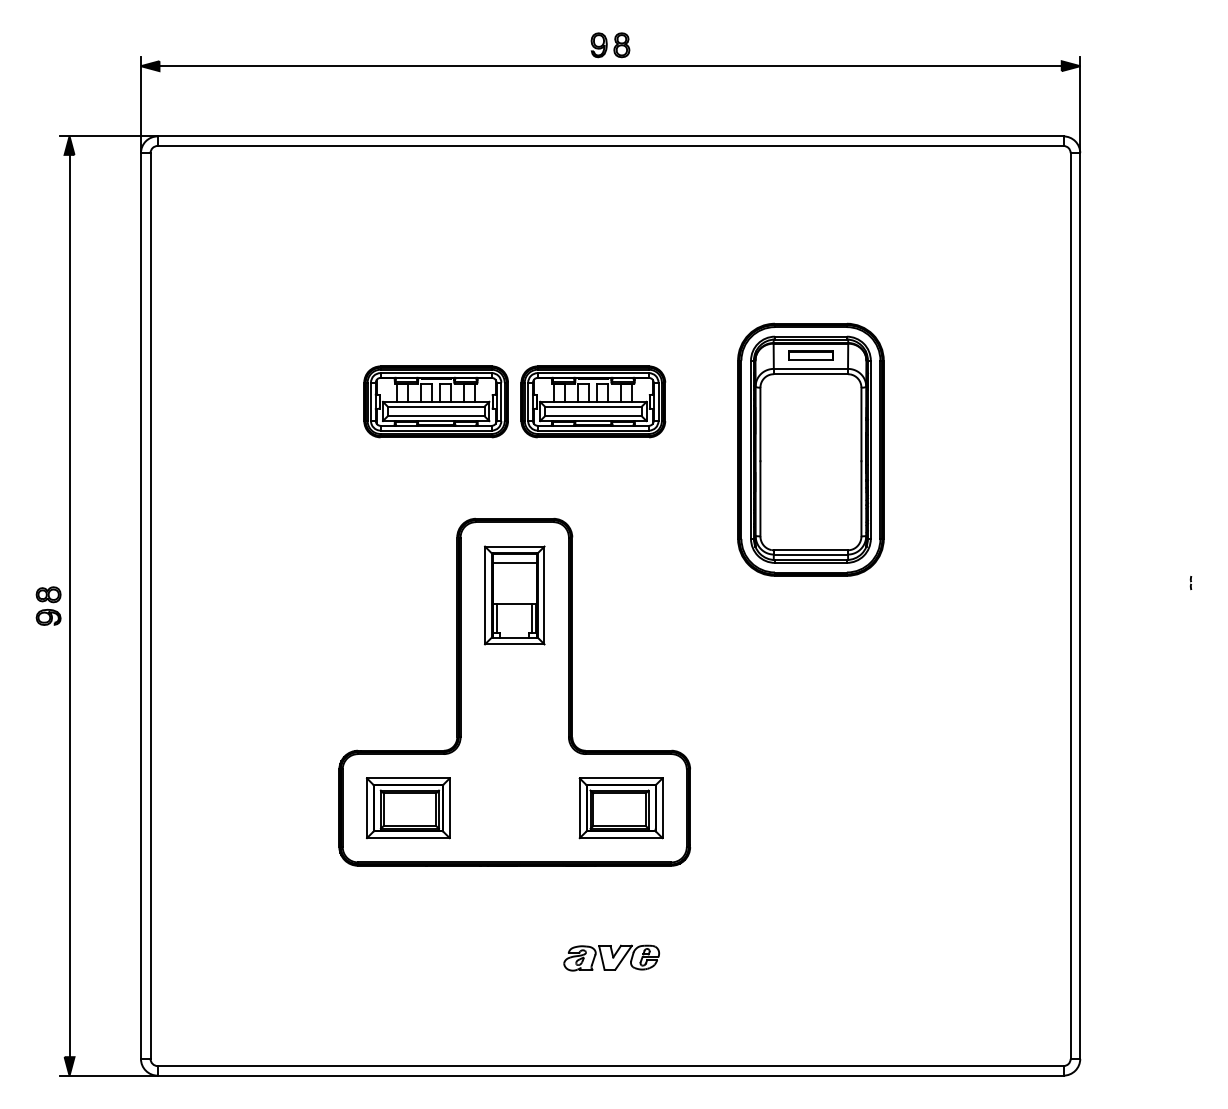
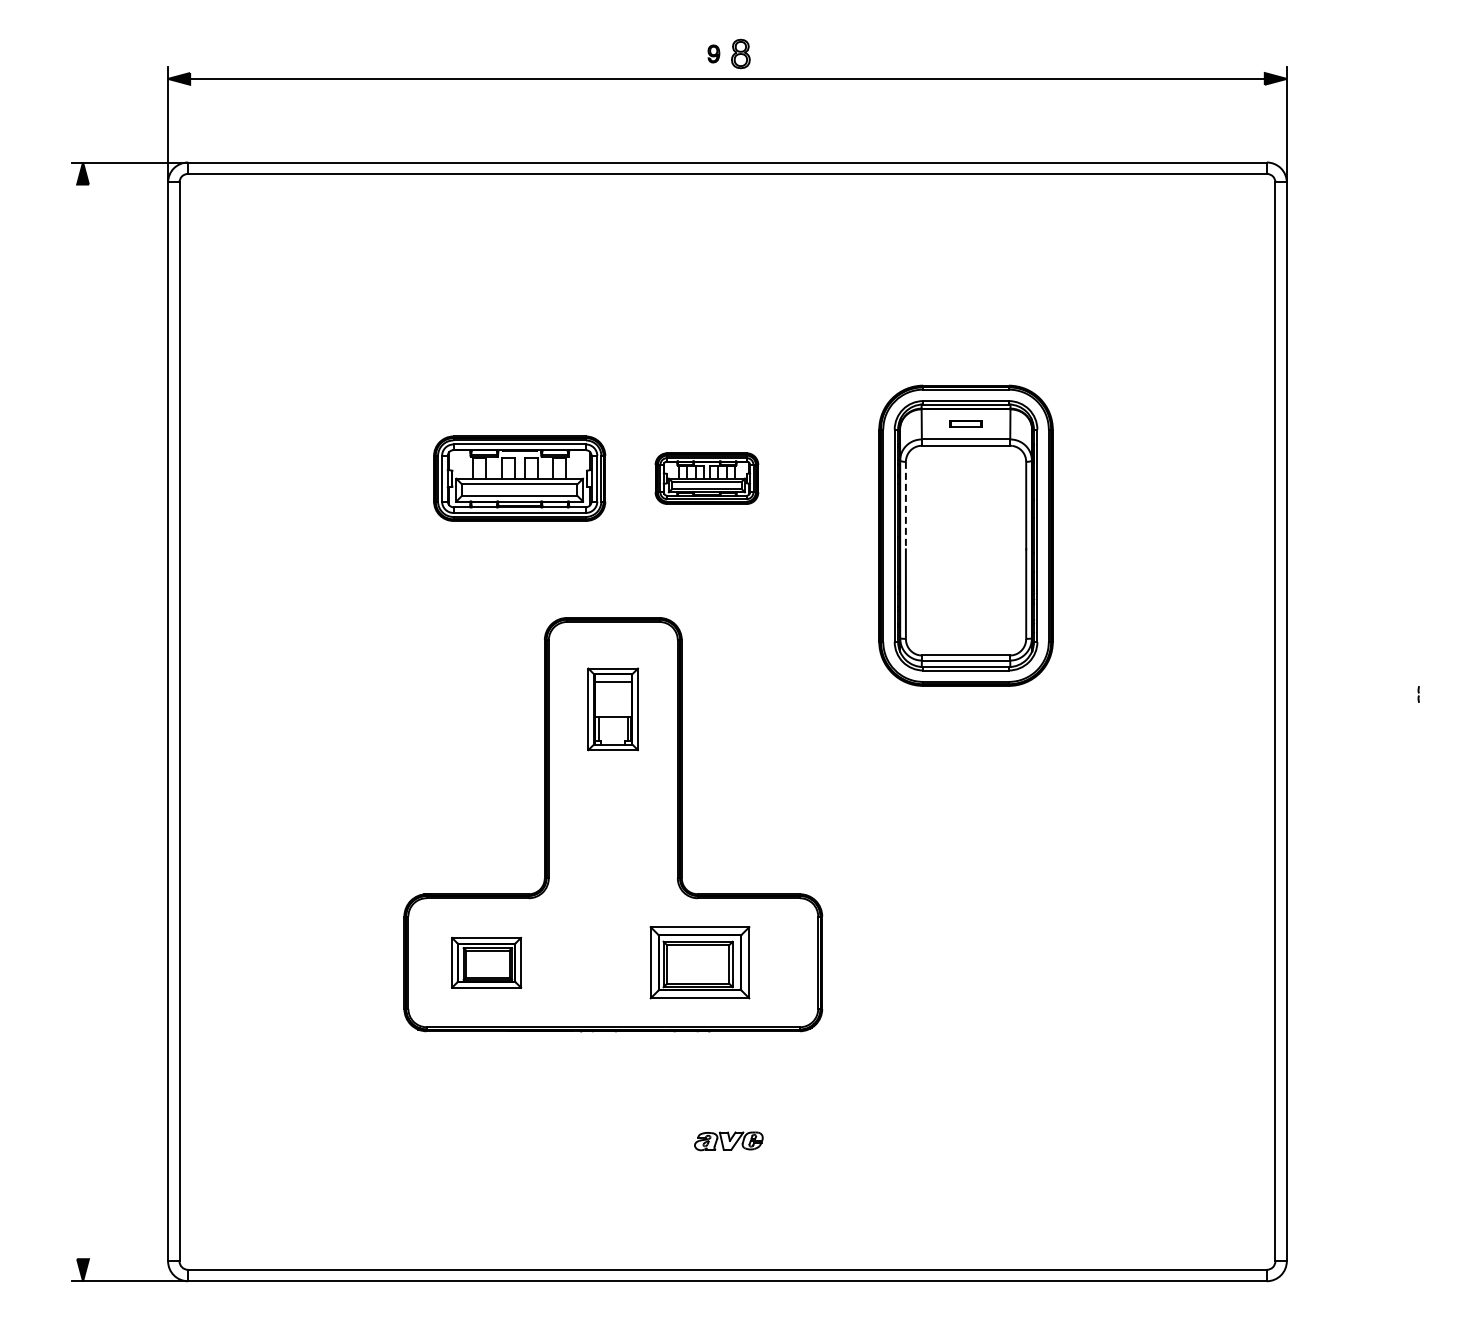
part: (598, 44) -> (713, 53), size x0.6
part: (810, 355) -> (965, 423), size x0.6
part: (593, 401) -> (706, 478), size x0.6
line: (760, 424) -> (905, 505), solid -> dashed
part: (514, 595) -> (612, 709), size x0.7
part: (48, 605) -> (58, 721), removed
line: (69, 605) -> (83, 721), removed
part: (408, 808) -> (486, 962), size x0.7
part: (620, 808) -> (699, 962), moved
part: (611, 958) -> (728, 1141), size x0.6

